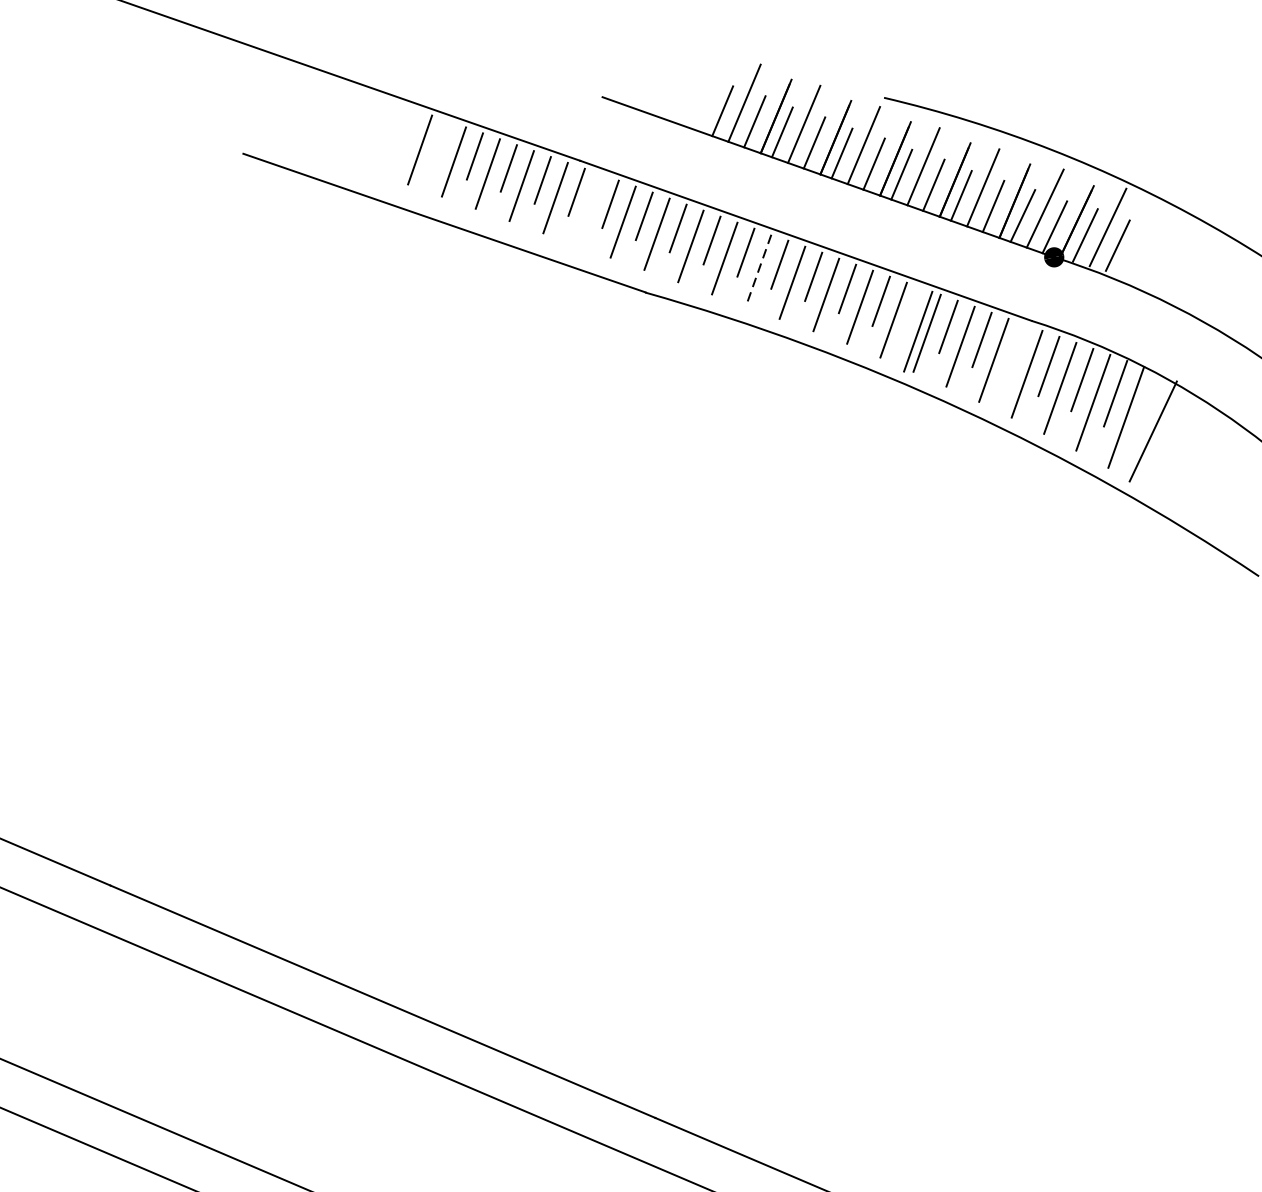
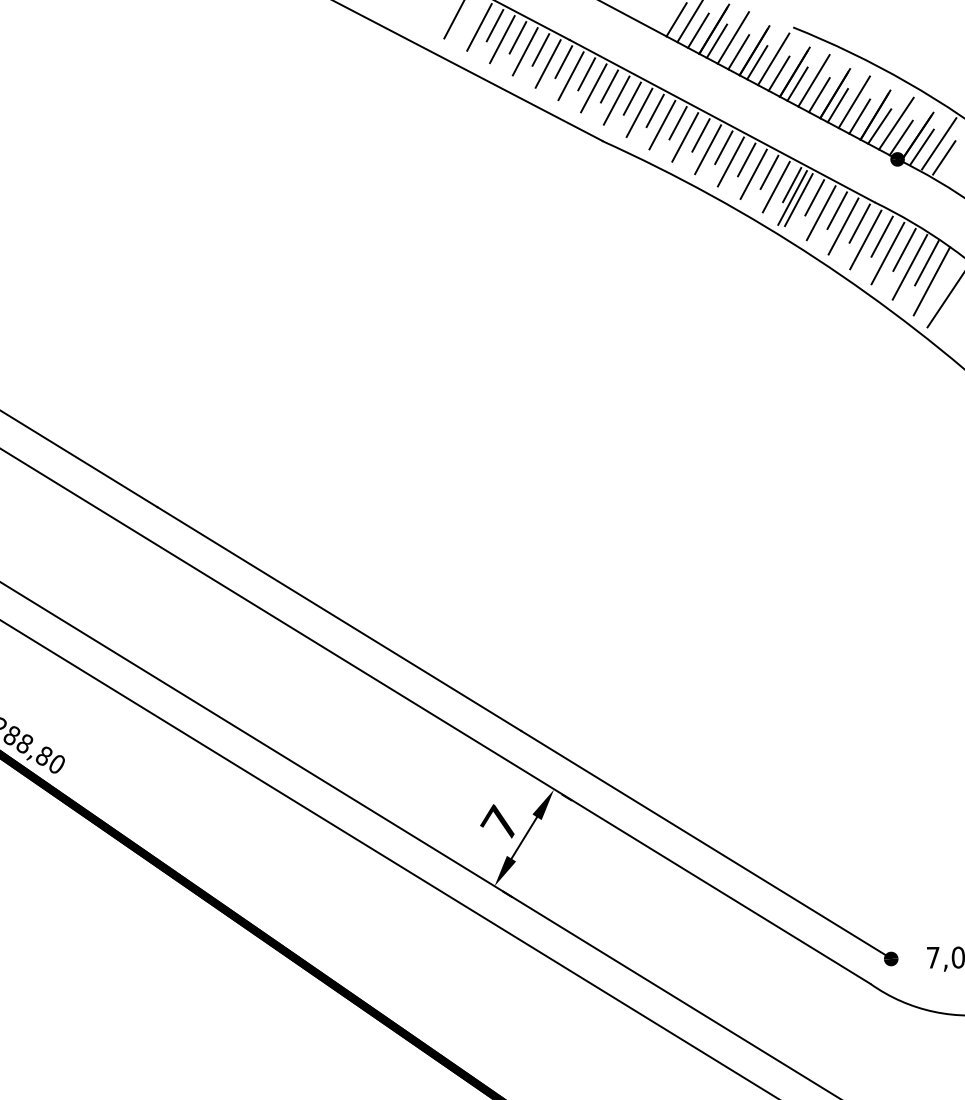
line: (588, 210) -> (570, 76), added
line: (758, 270) -> (685, 137), dashed -> solid
line: (915, 314) -> (792, 185), added
line: (1015, 353) -> (859, 223), added

